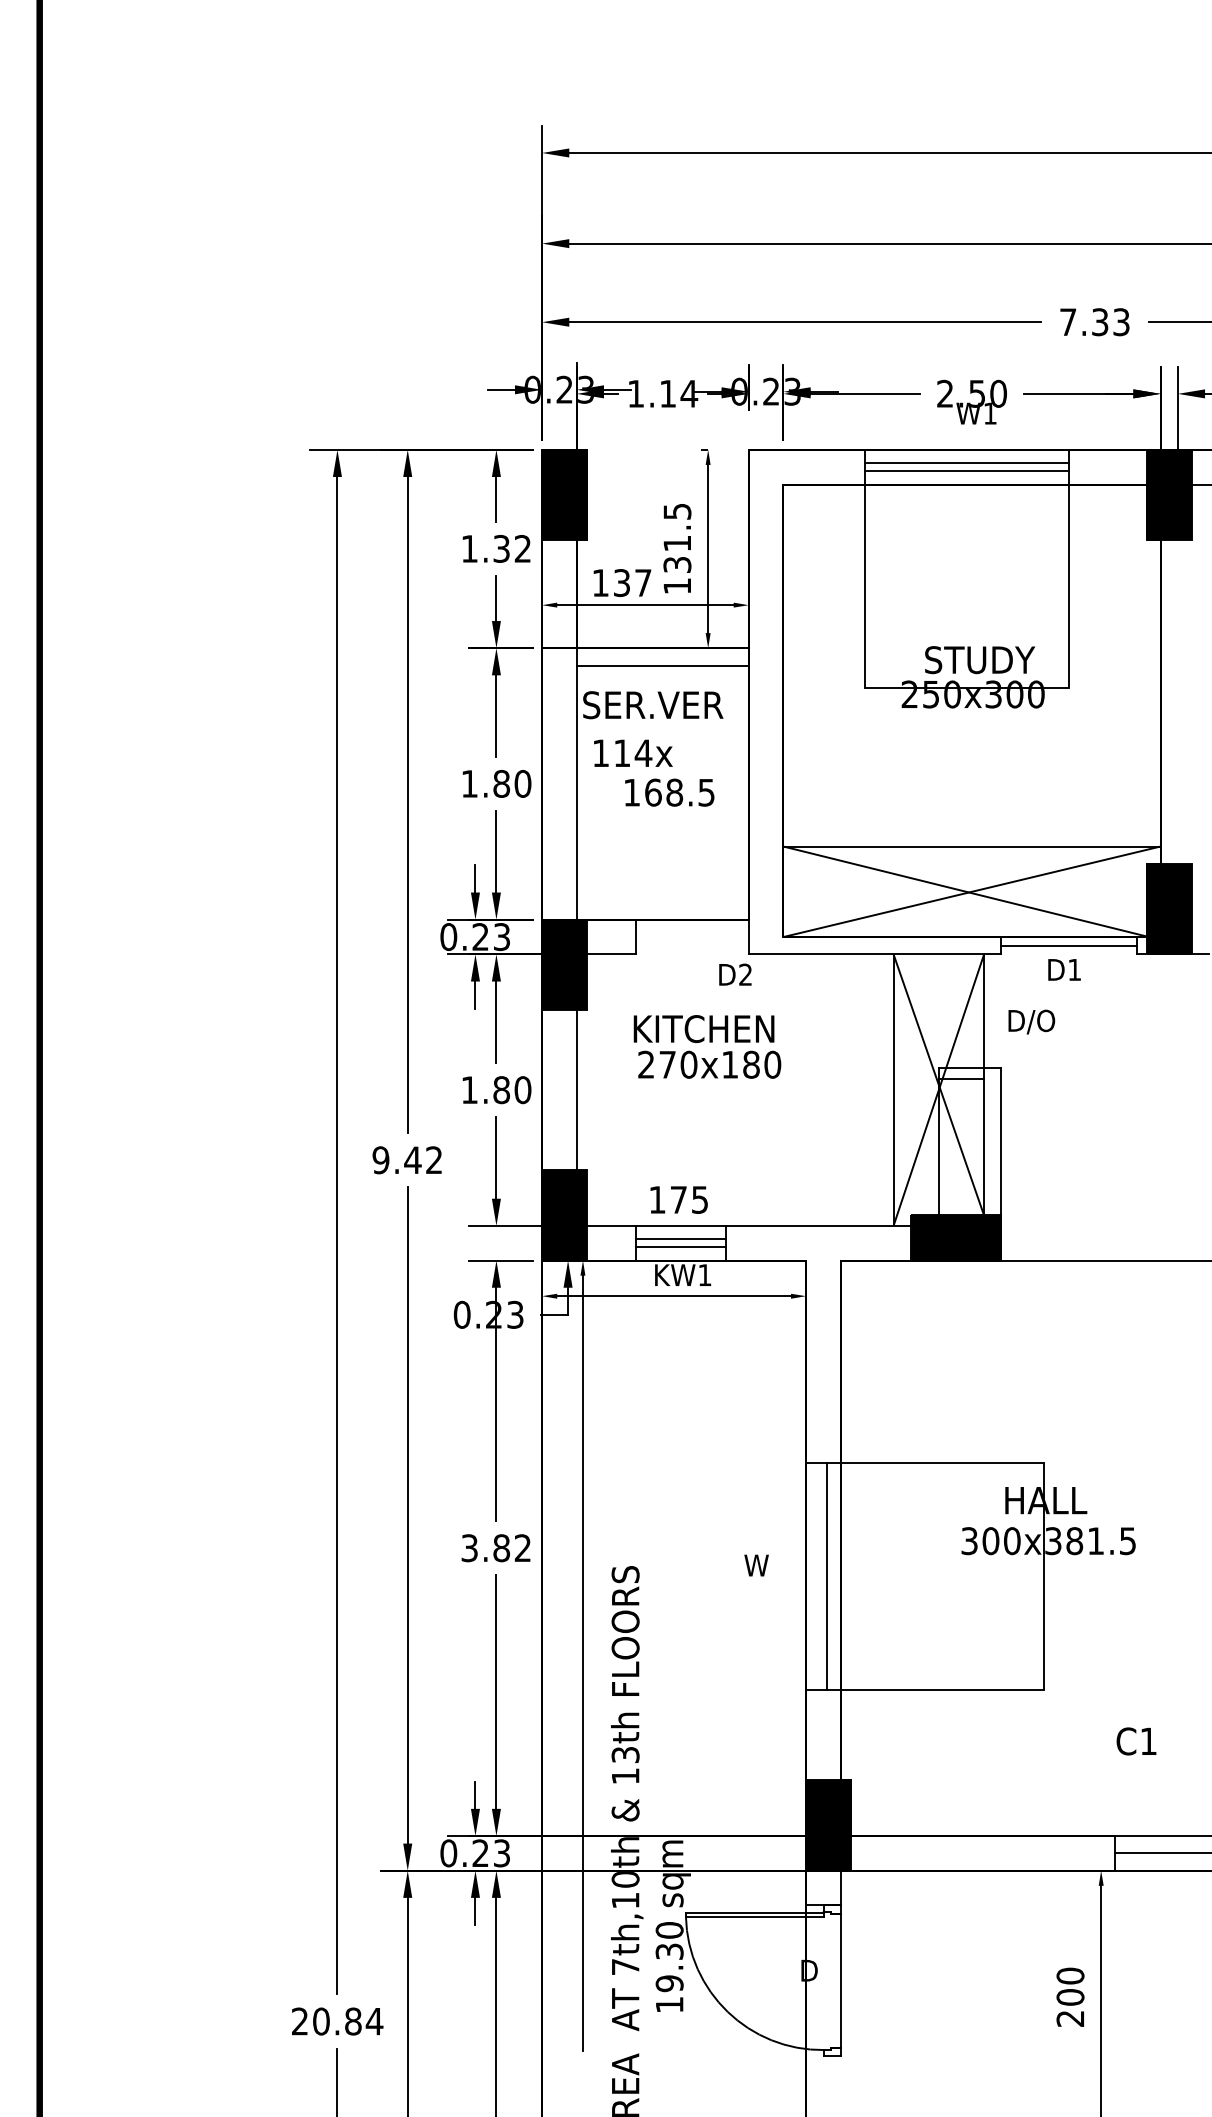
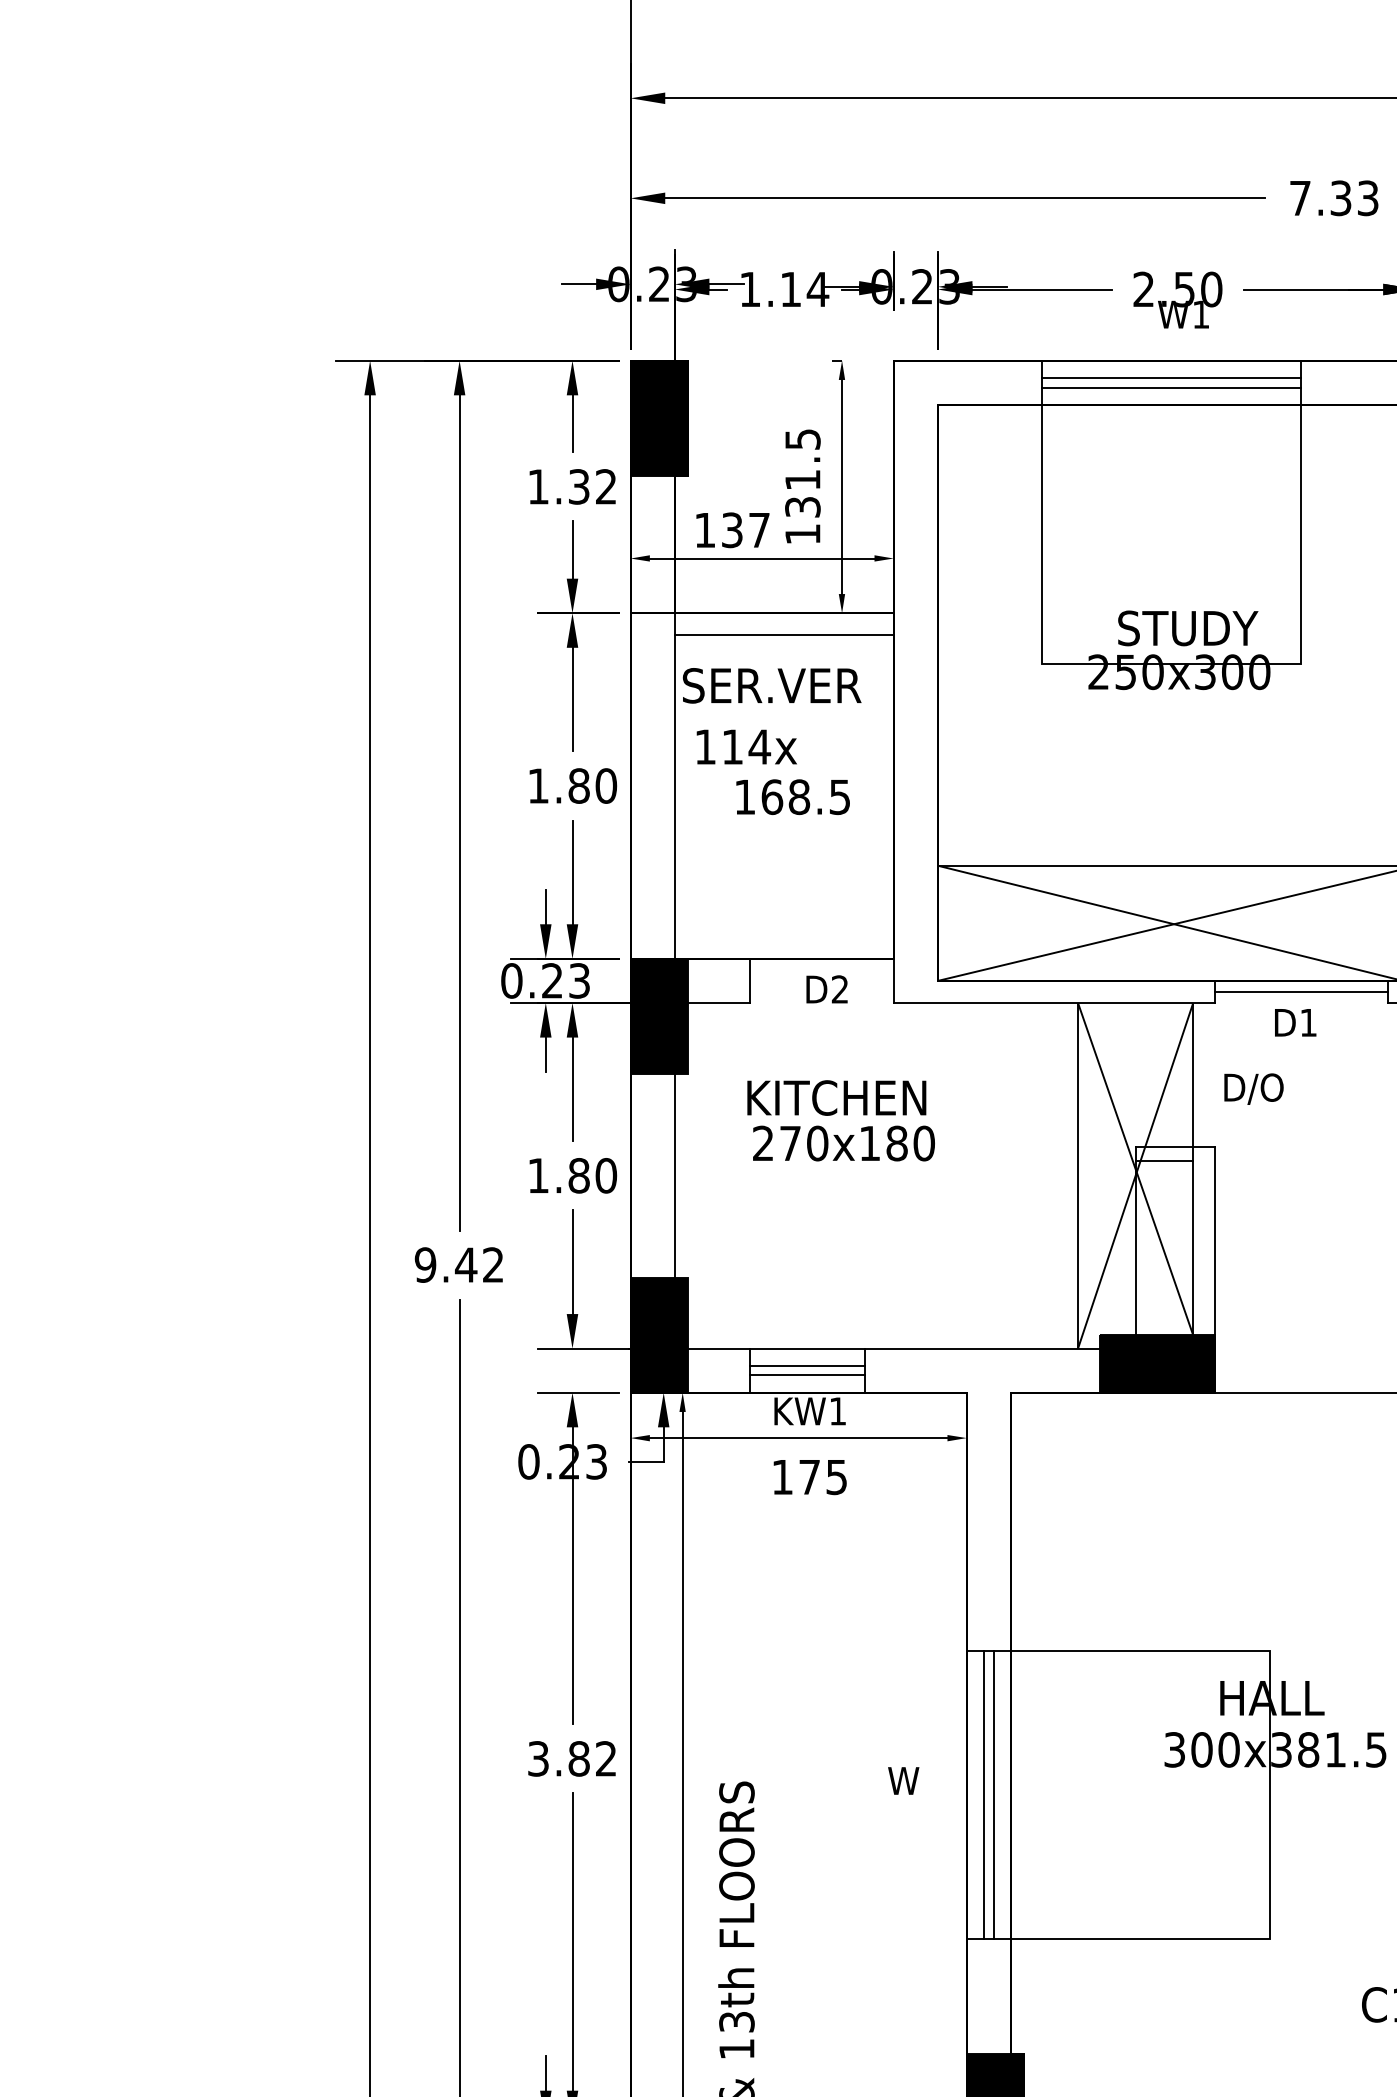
text: (735, 974) -> (827, 989), moved
text: (678, 1199) -> (809, 1476), moved
line: (819, 1576) -> (983, 1794), added

